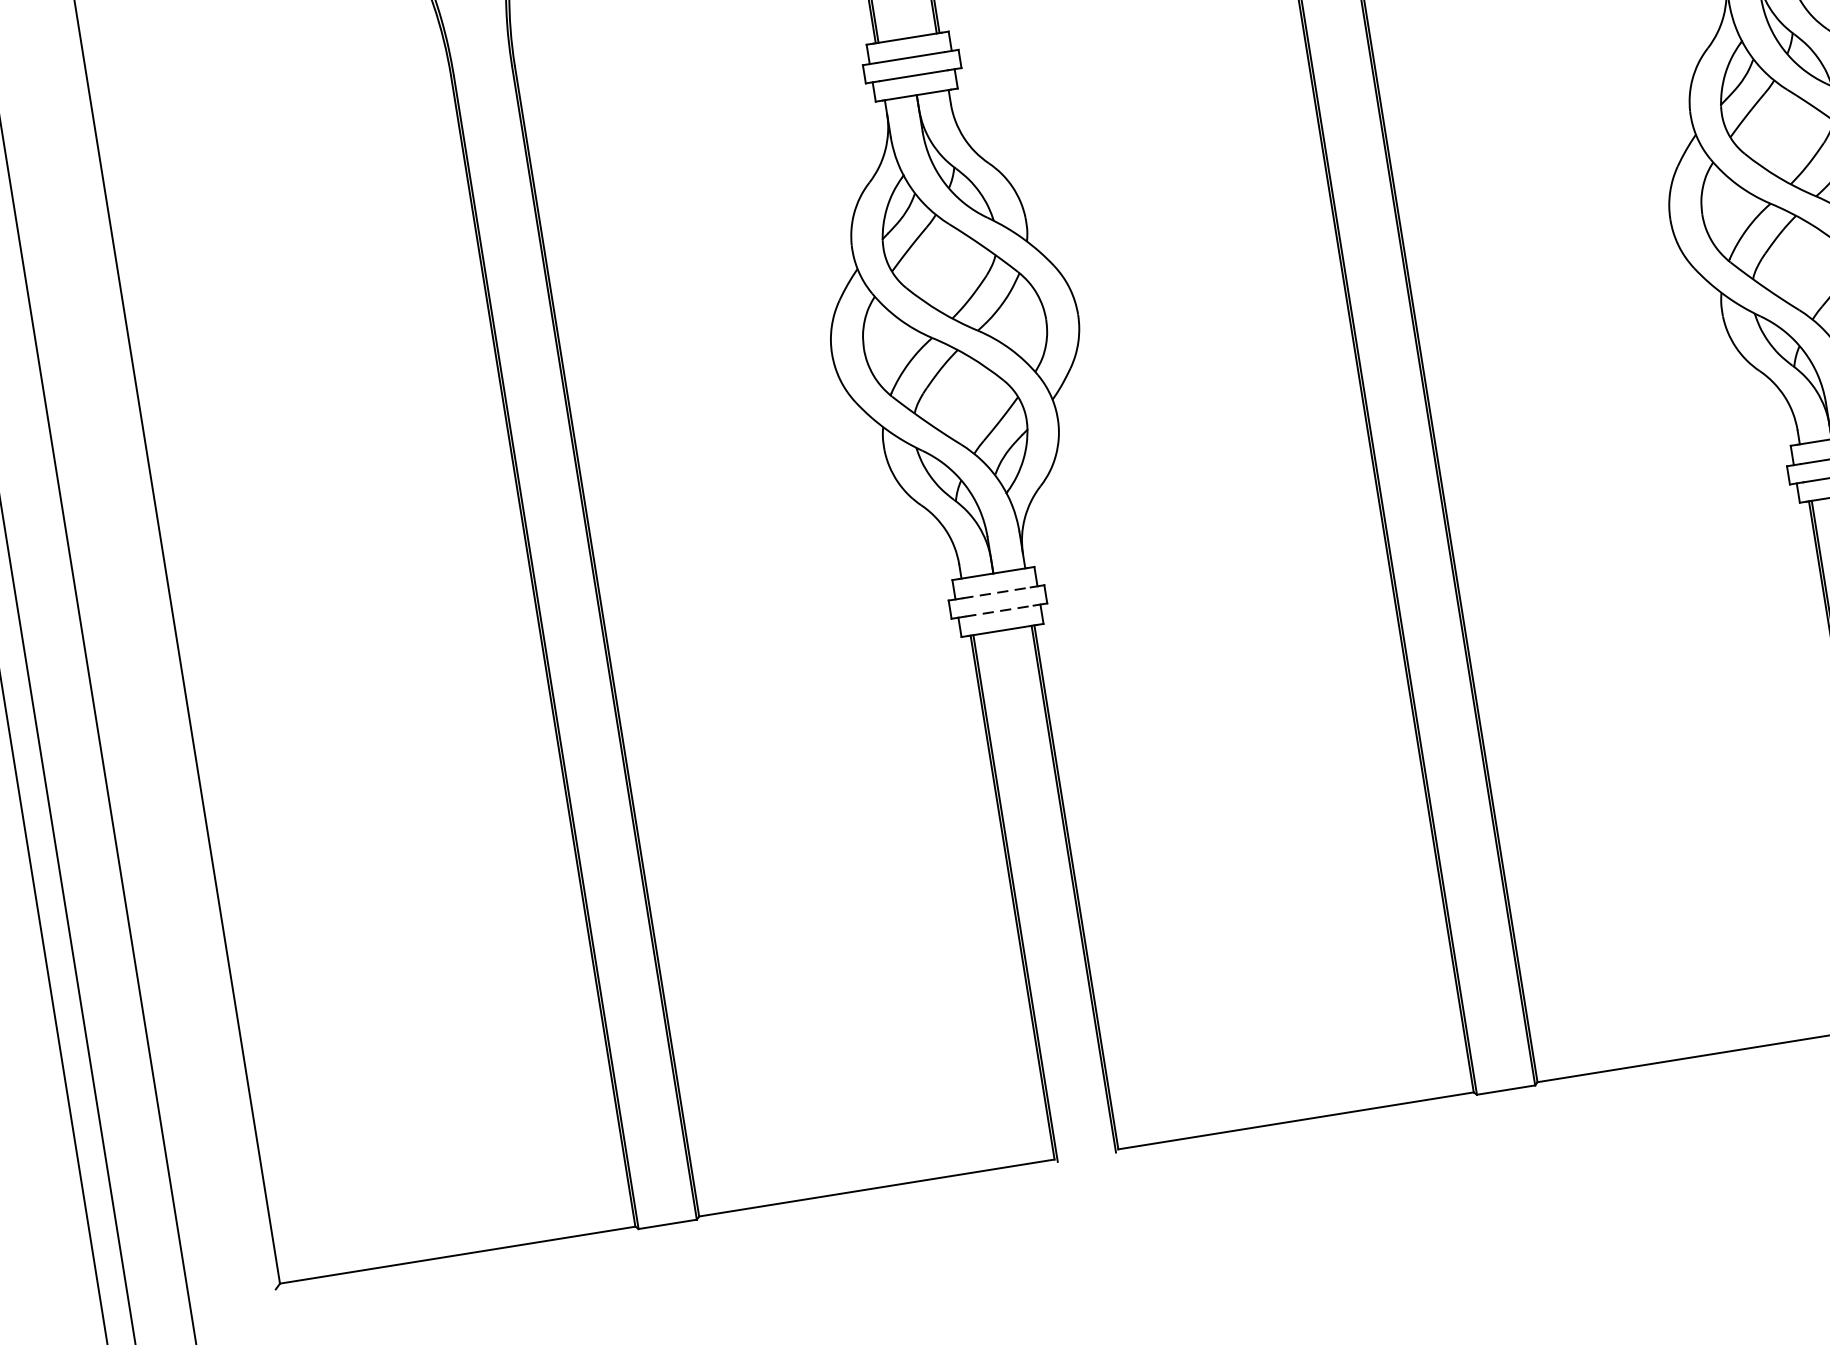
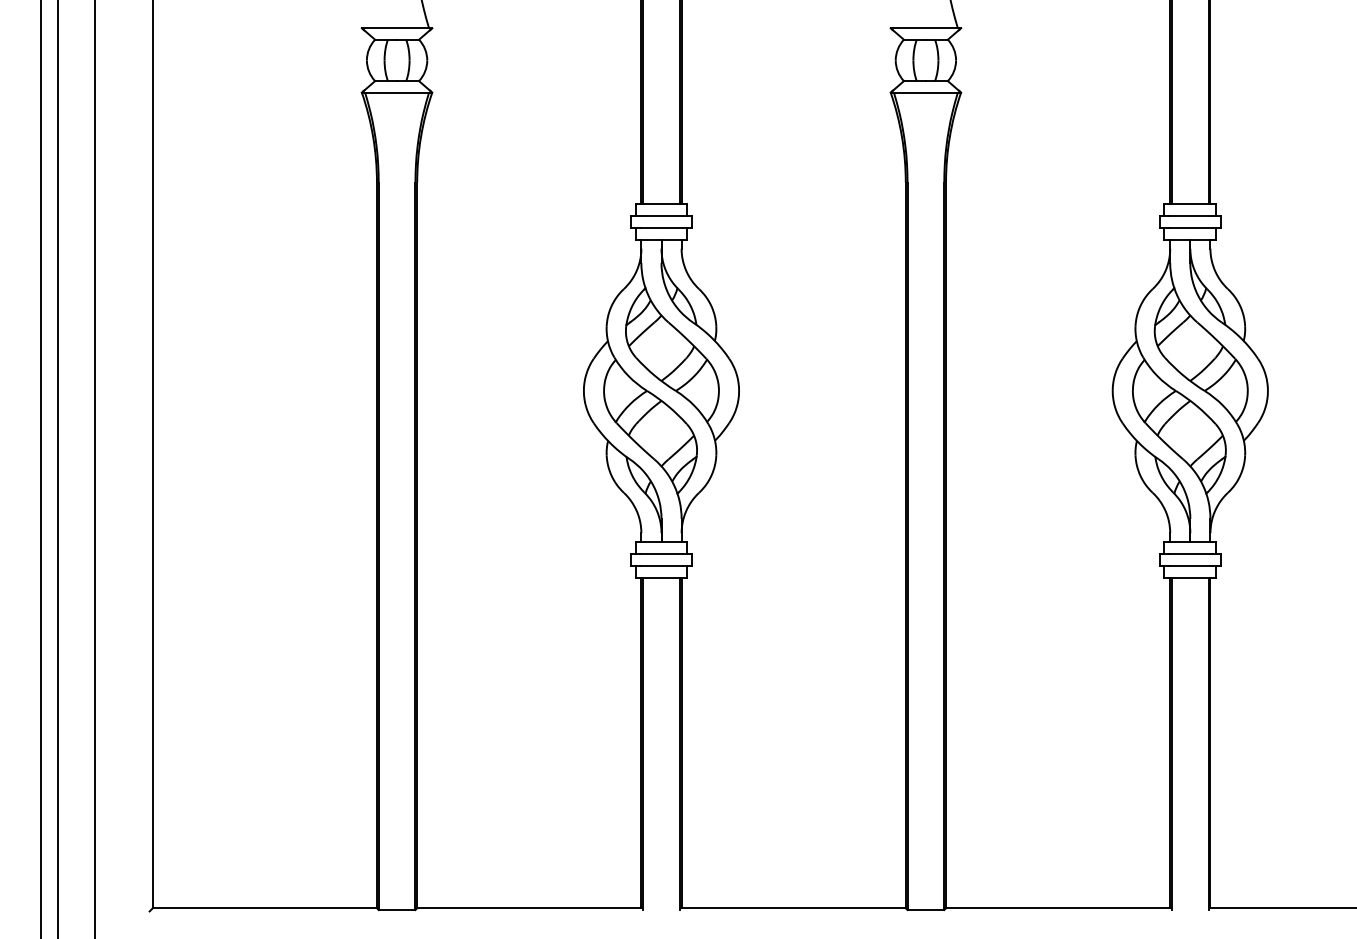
line: (996, 593) -> (661, 554), dashed -> solid
line: (999, 611) -> (661, 565), dashed -> solid

